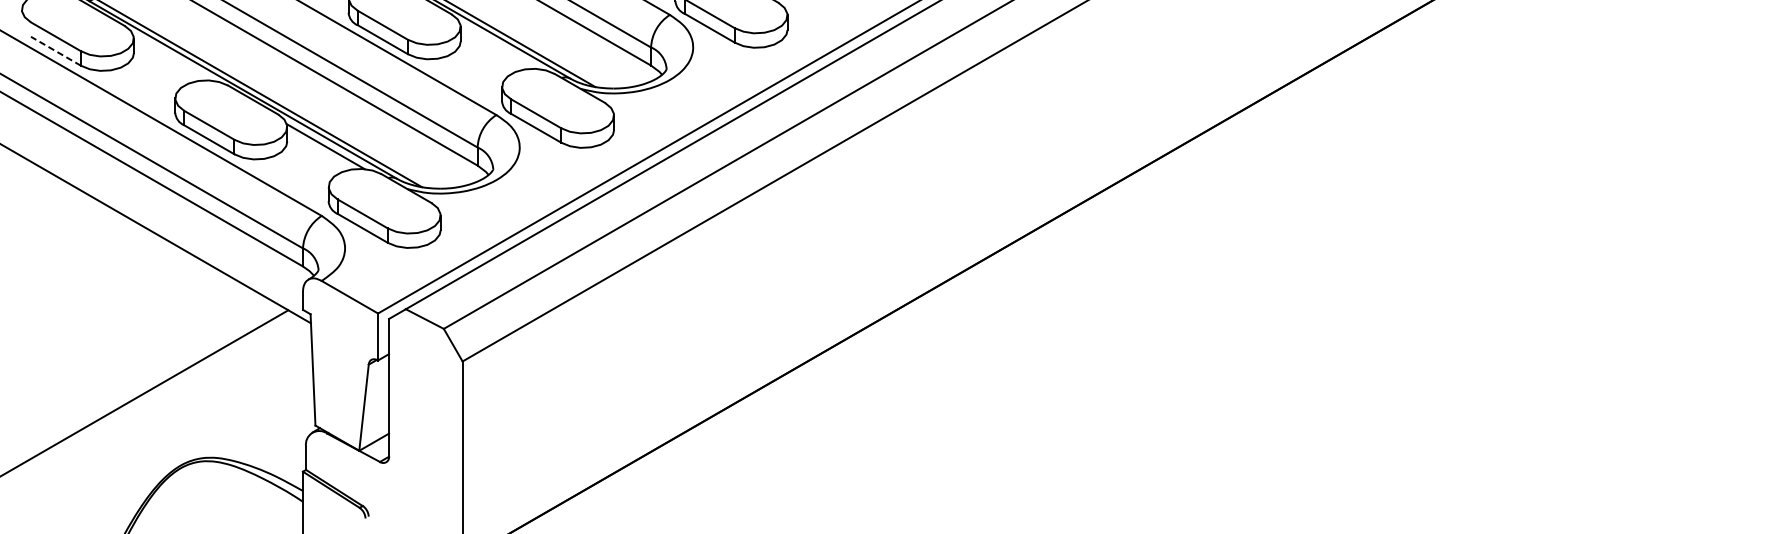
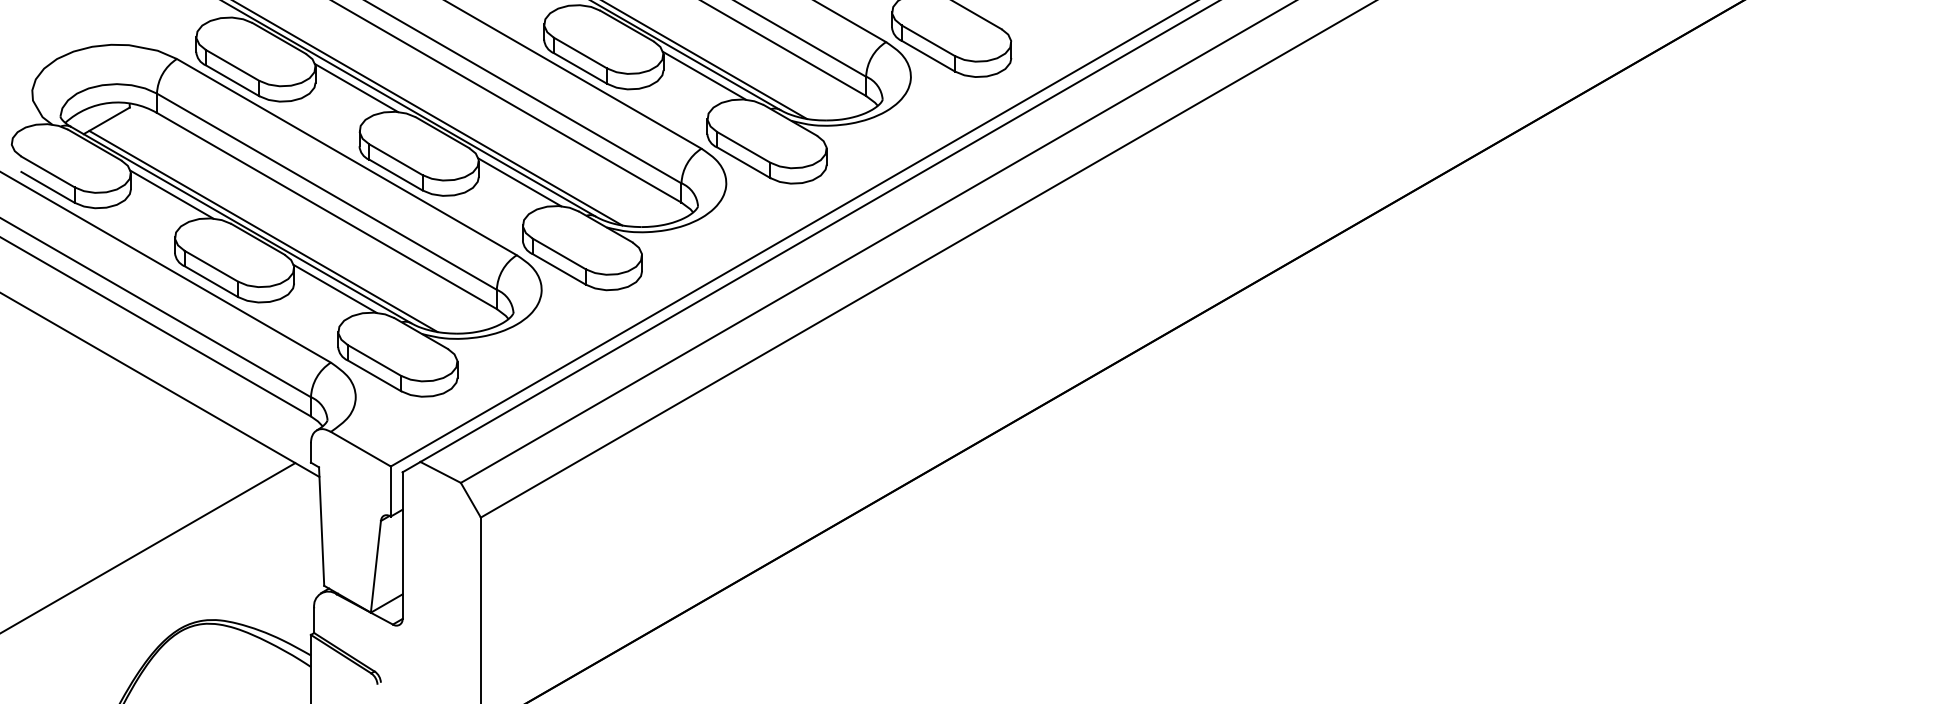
line: (498, 46) -> (519, 182), added
line: (56, 51) -> (48, 187), dashed -> solid
line: (172, 57) -> (171, 194), added

